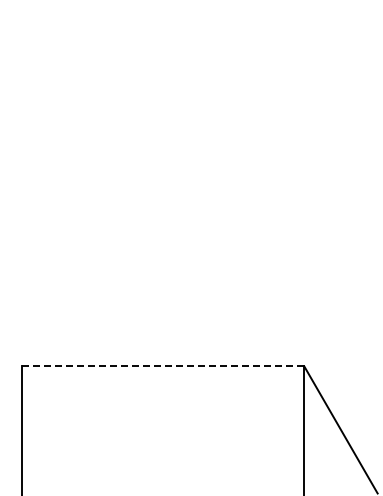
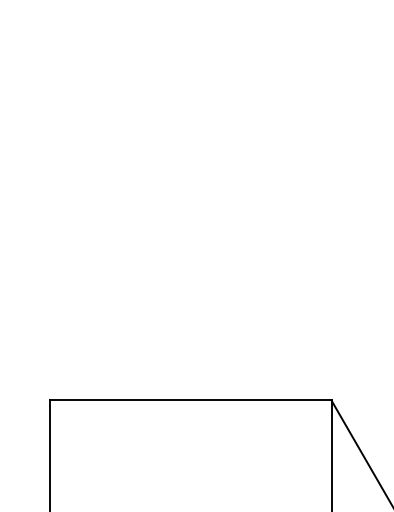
line: (163, 366) -> (190, 400), dashed -> solid

